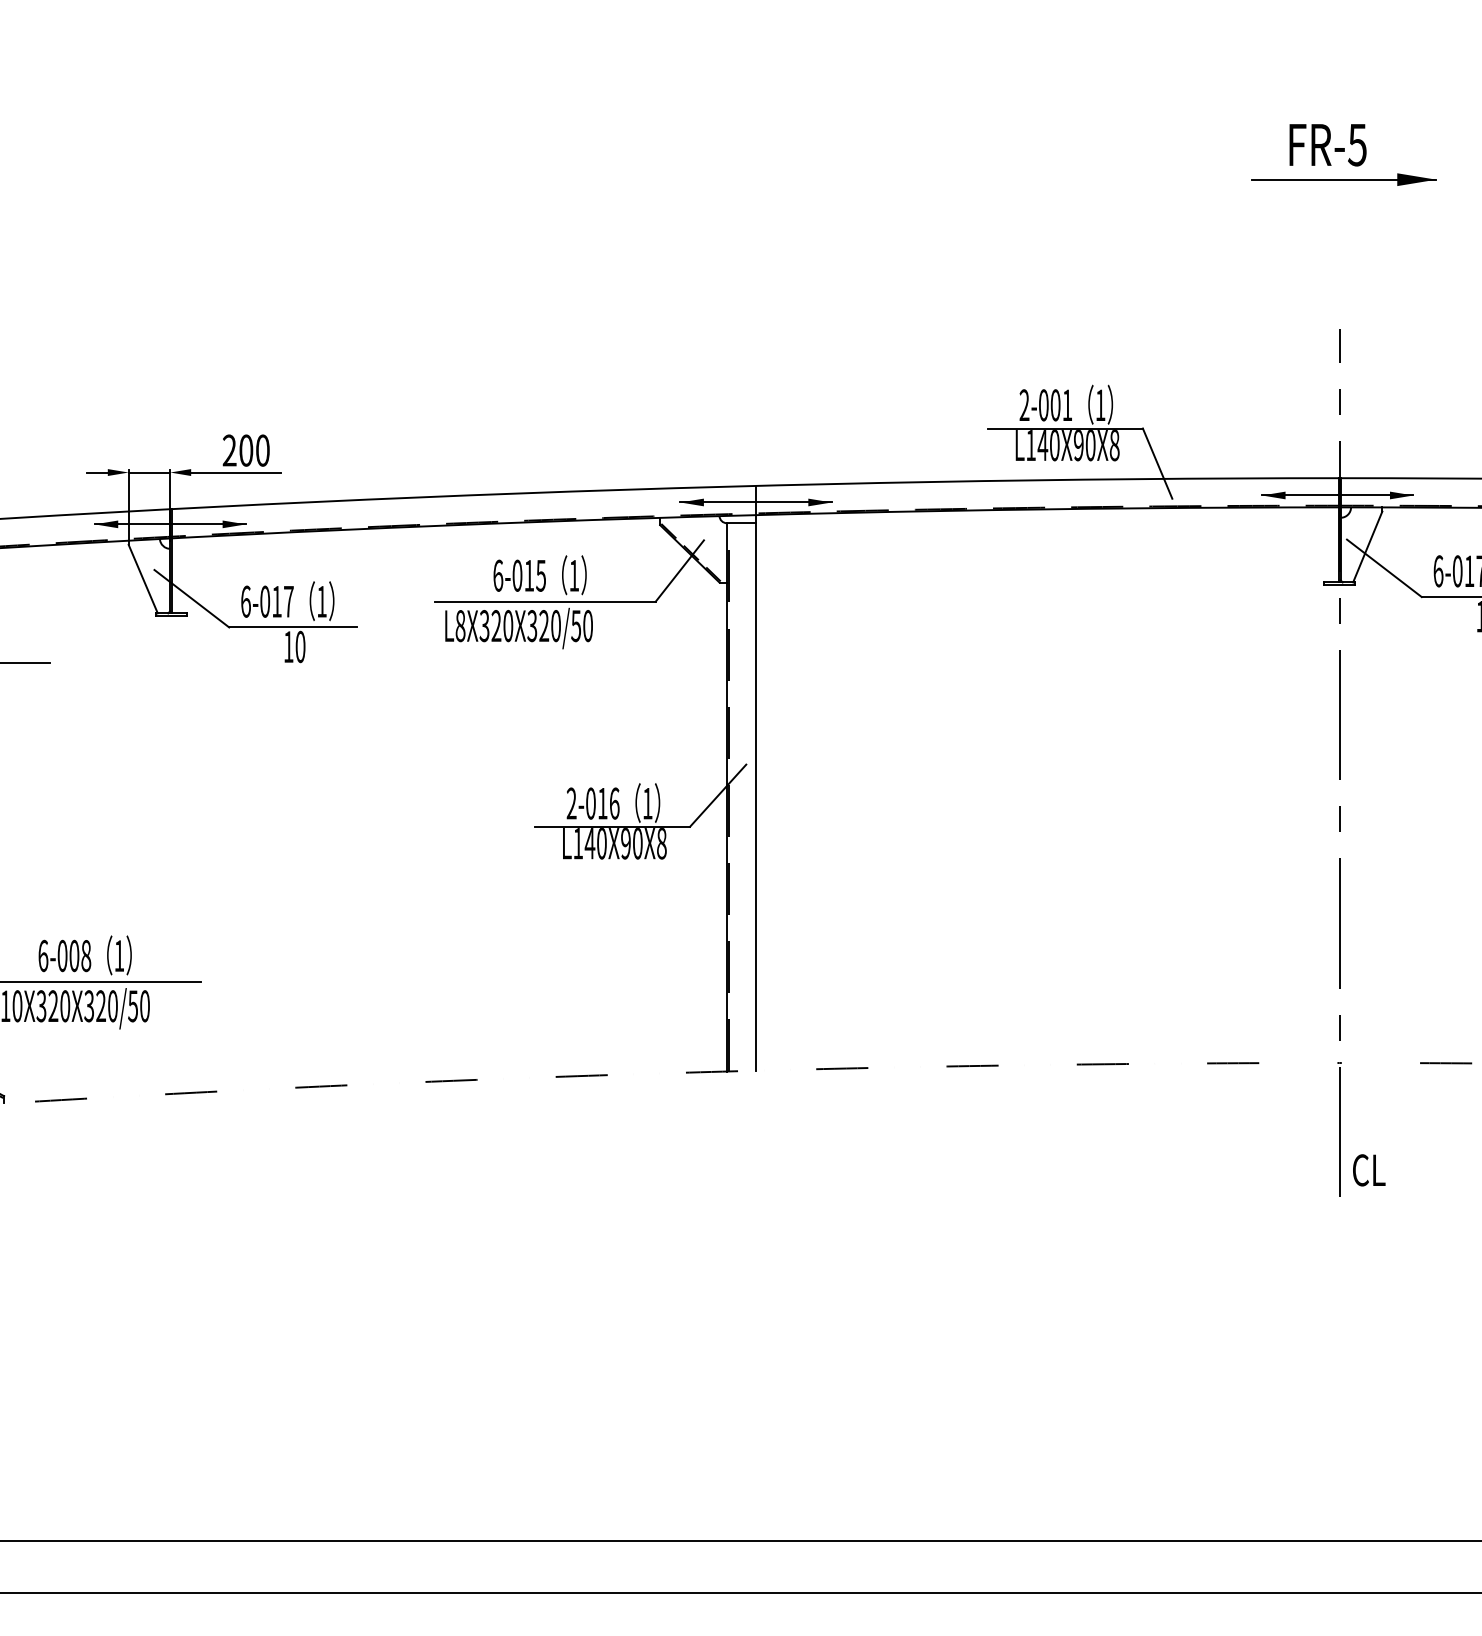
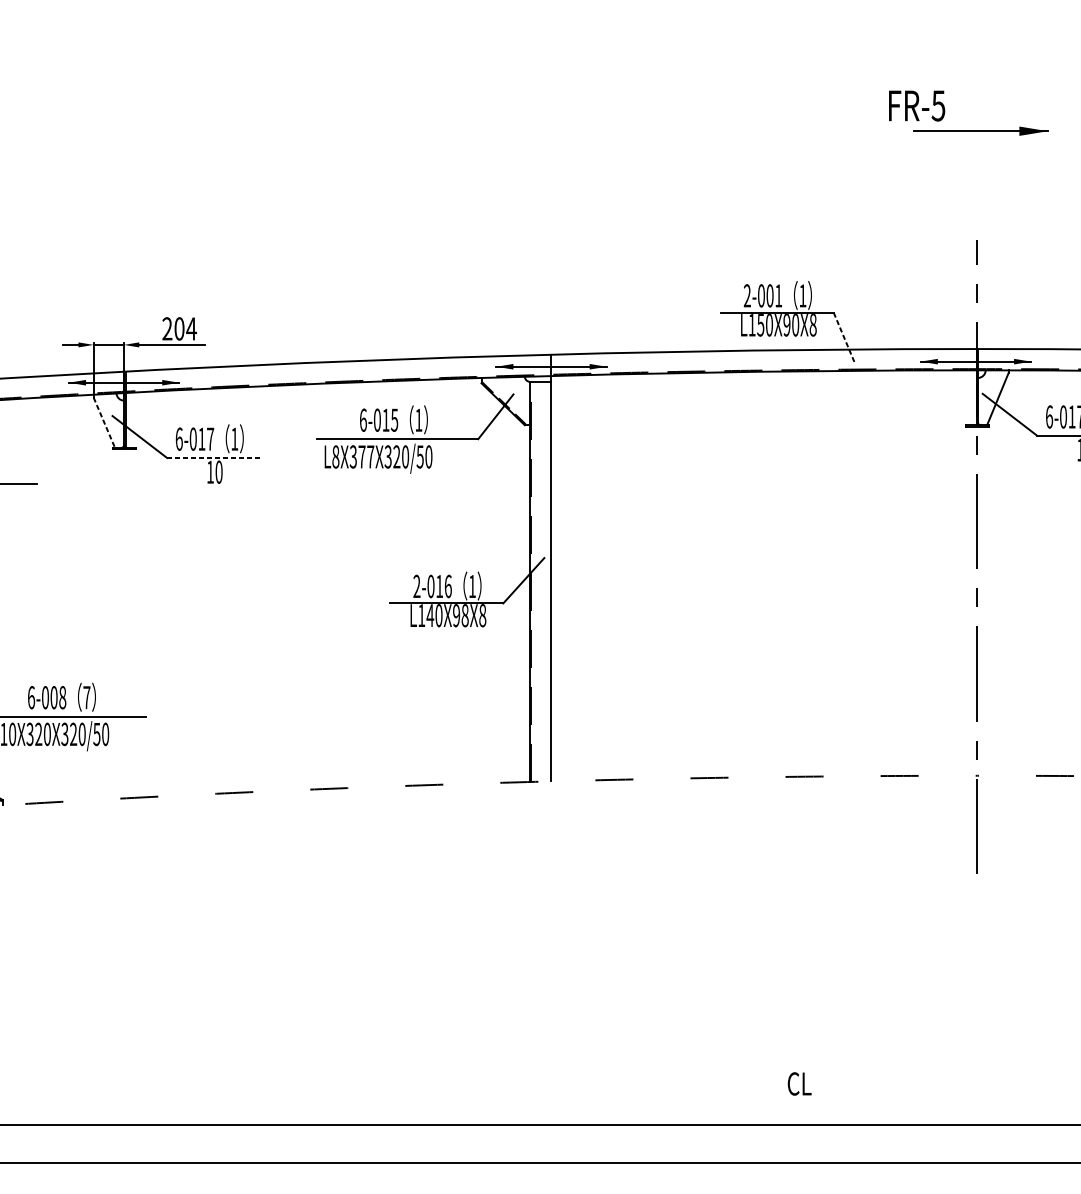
text: (1327, 145) -> (916, 106), moved
text: (1042, 445) -> (760, 325), L140X90X8 -> L150X90X8
text: (262, 450) -> (191, 328), 200 -> 204
line: (1157, 464) -> (844, 339), solid -> dashed
line: (143, 579) -> (104, 422), solid -> dashed
text: (502, 626) -> (366, 457), L8X320X320/50 -> L8X377X320/50
line: (293, 627) -> (213, 457), solid -> dashed
text: (637, 843) -> (464, 615), L140X90X8 -> L140X98X8
text: (119, 955) -> (86, 697), 1 -> 7
text: (1369, 1170) -> (799, 1084), moved

